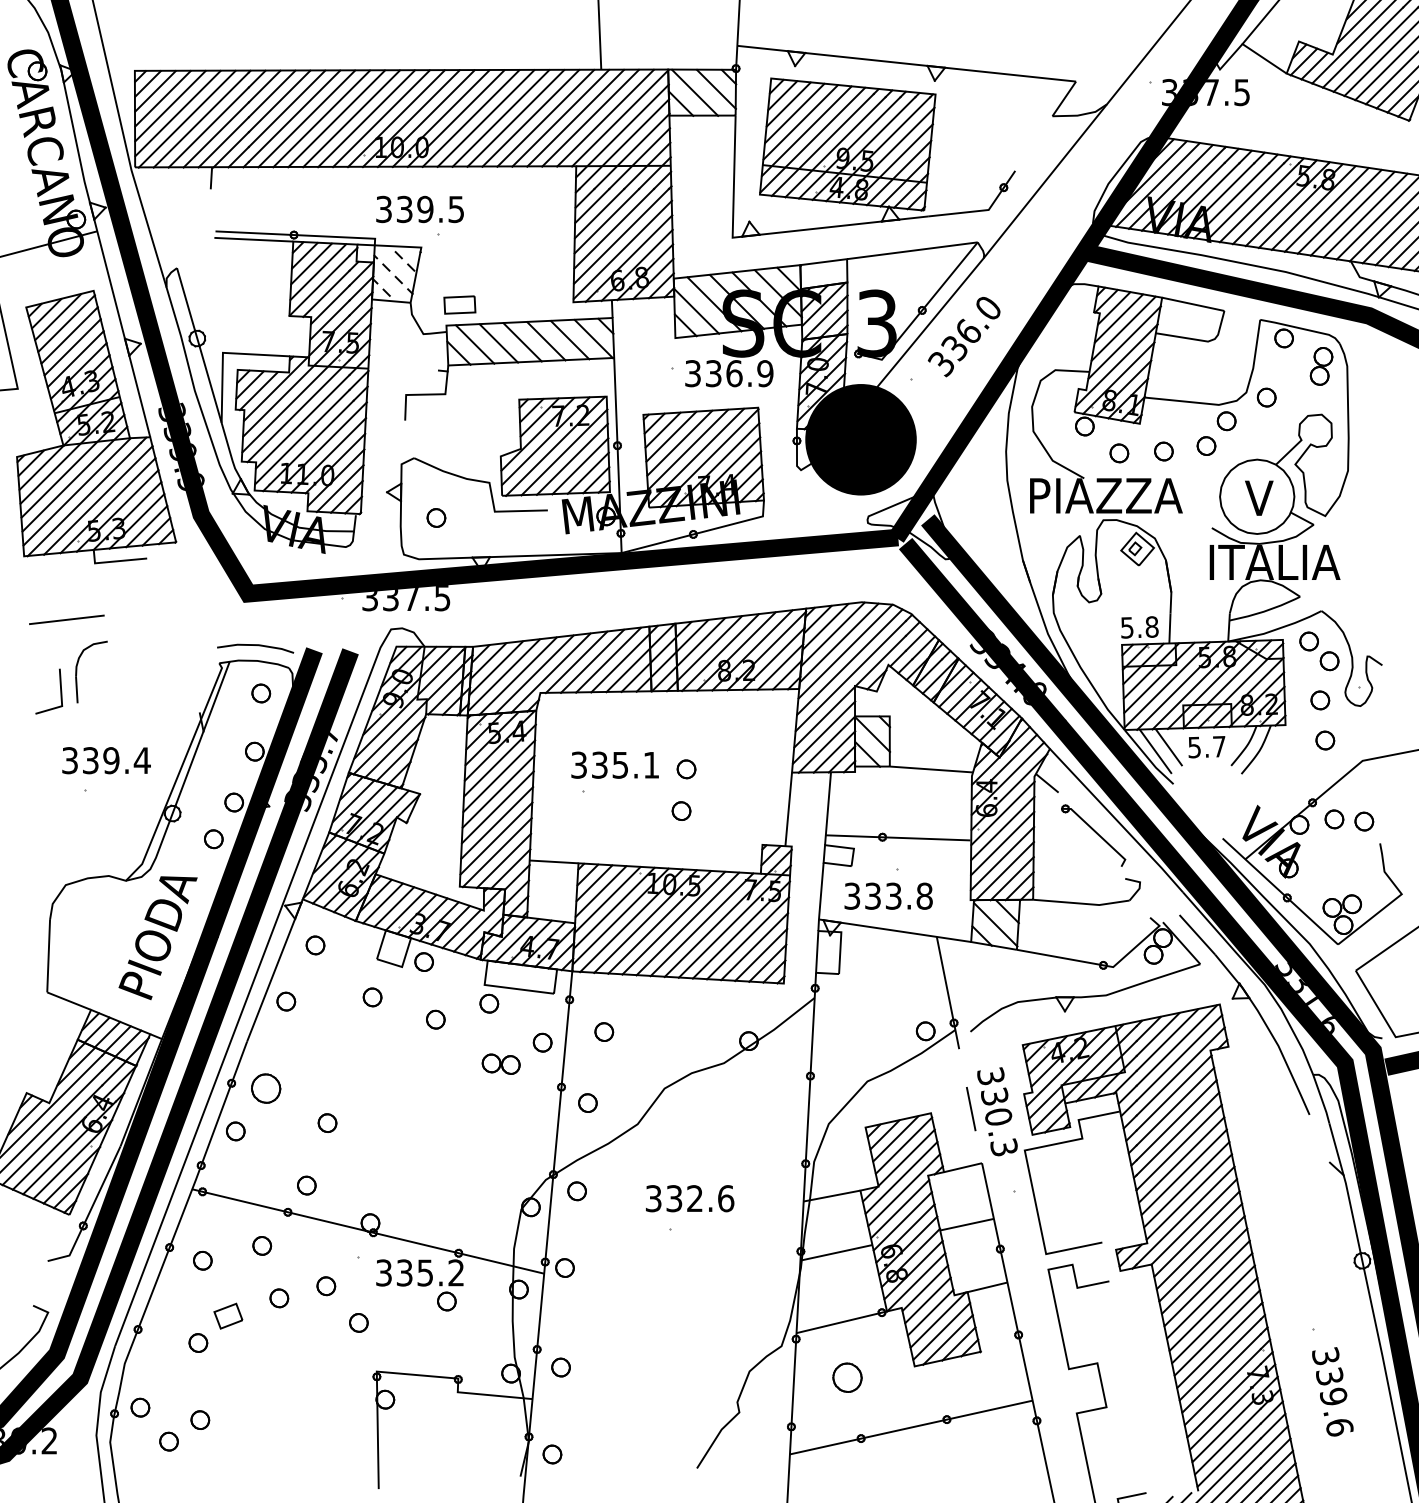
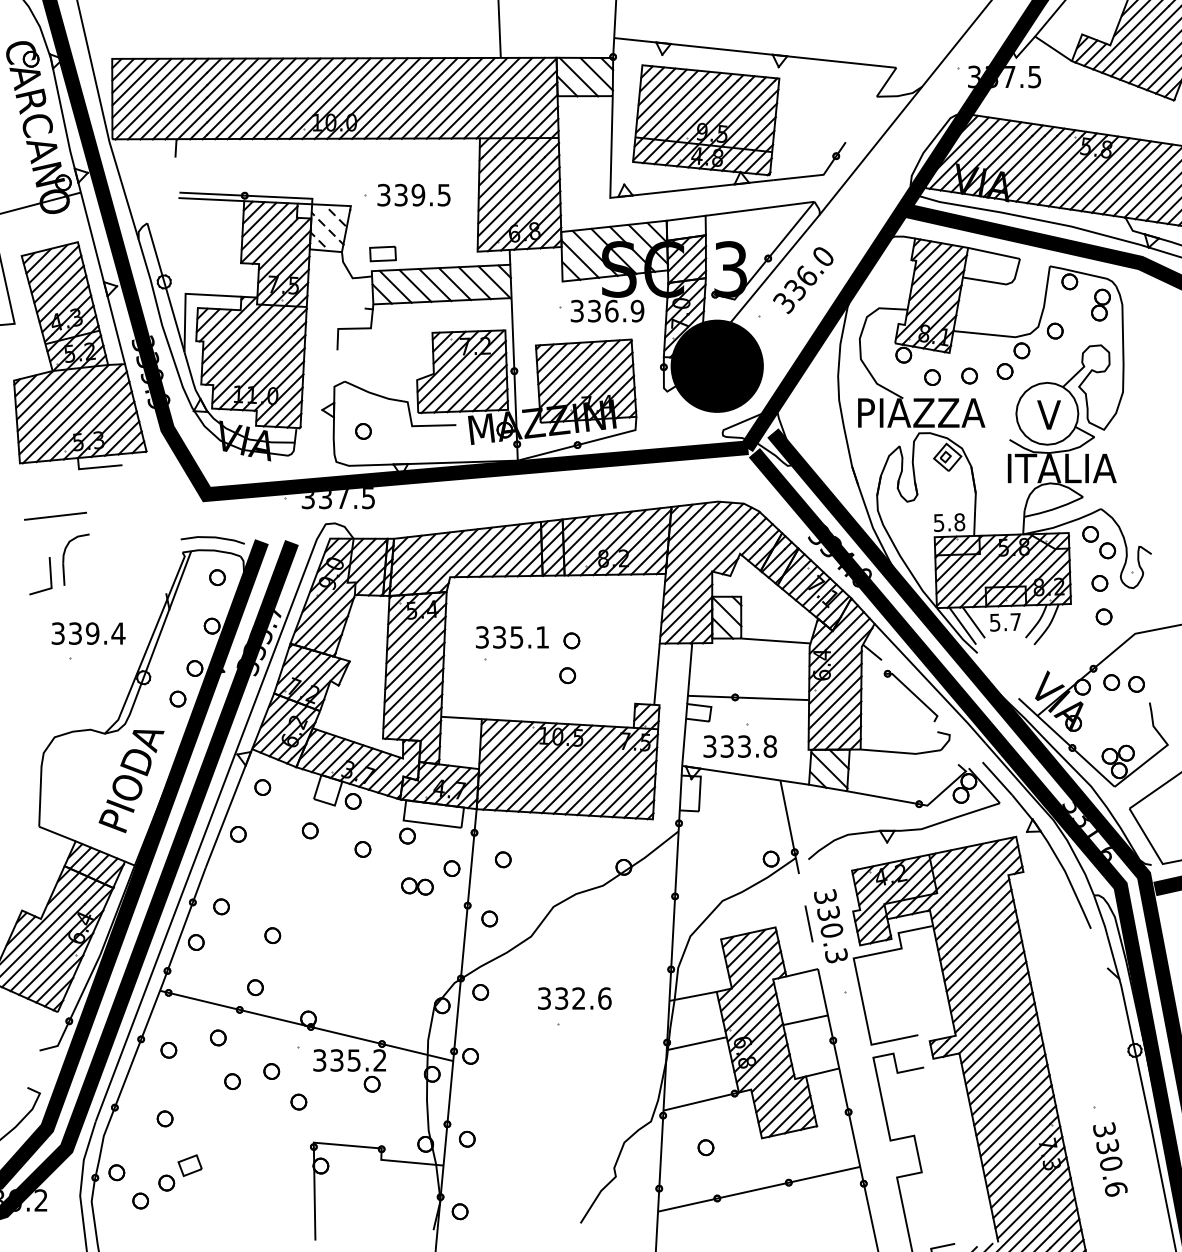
text: (419, 209) -> (413, 195), moved
part: (265, 1088) -> (221, 906), size x0.62
part: (228, 1315) -> (190, 1165), moved
part: (847, 1377) -> (705, 1147), size x0.62
text: (1333, 1396) -> (1110, 1163), 339.6 -> 330.6

